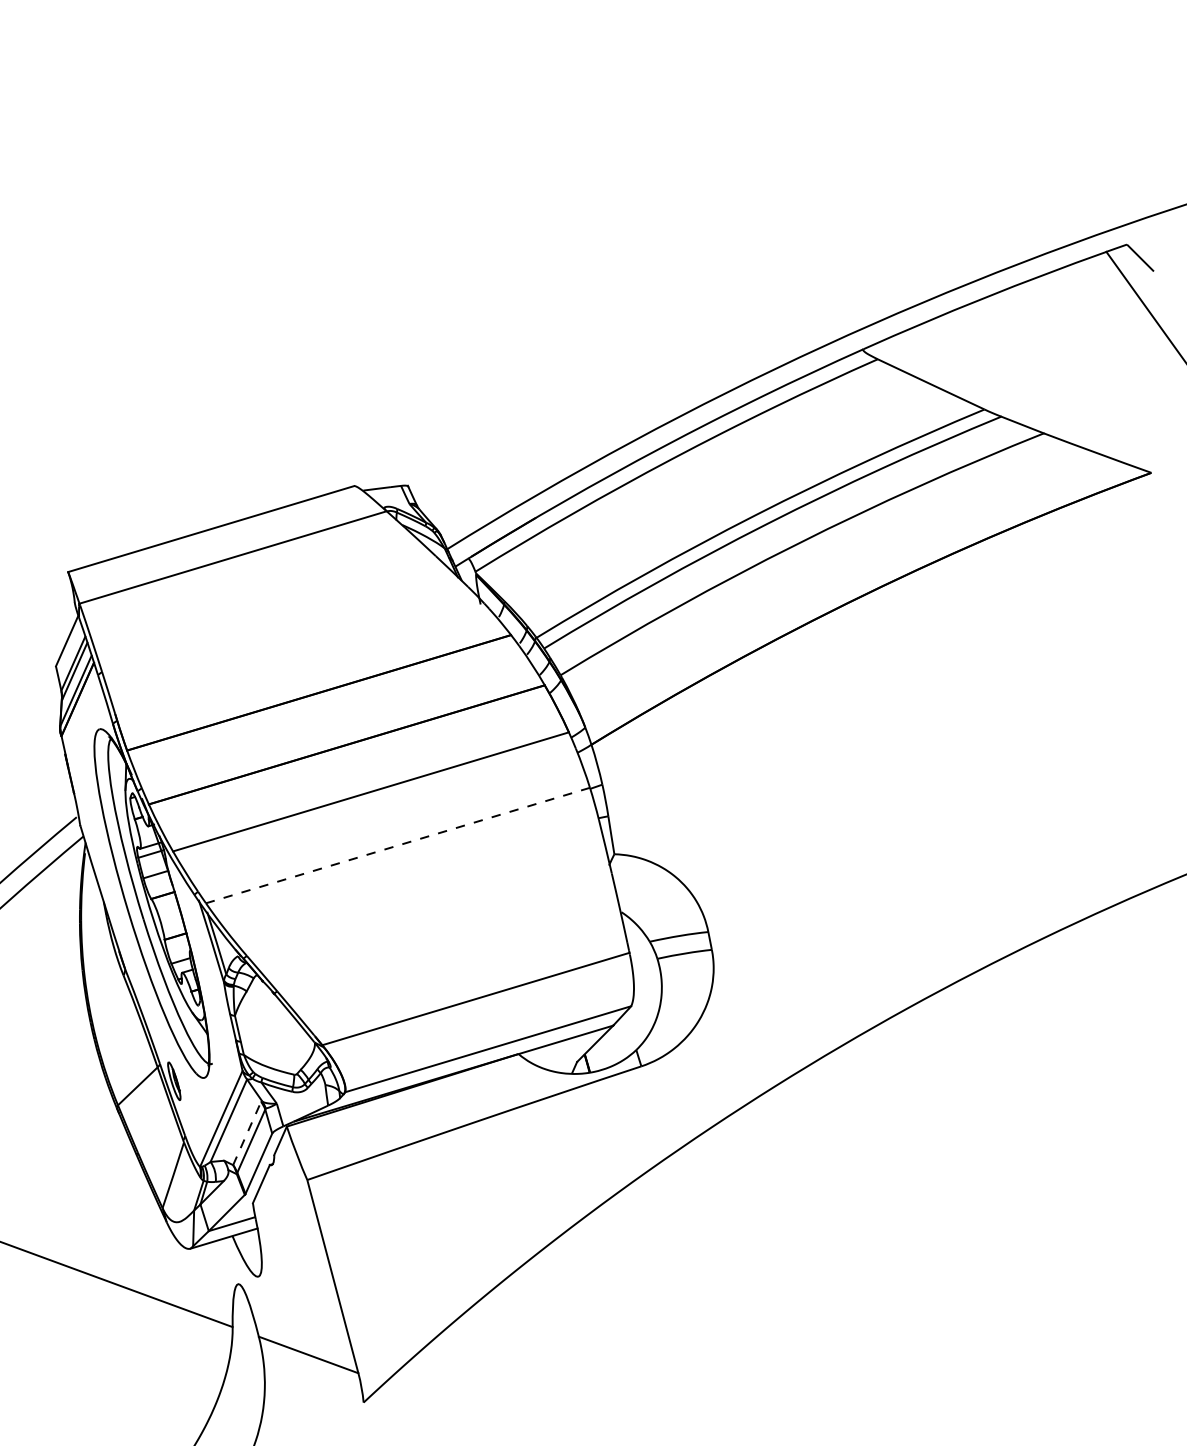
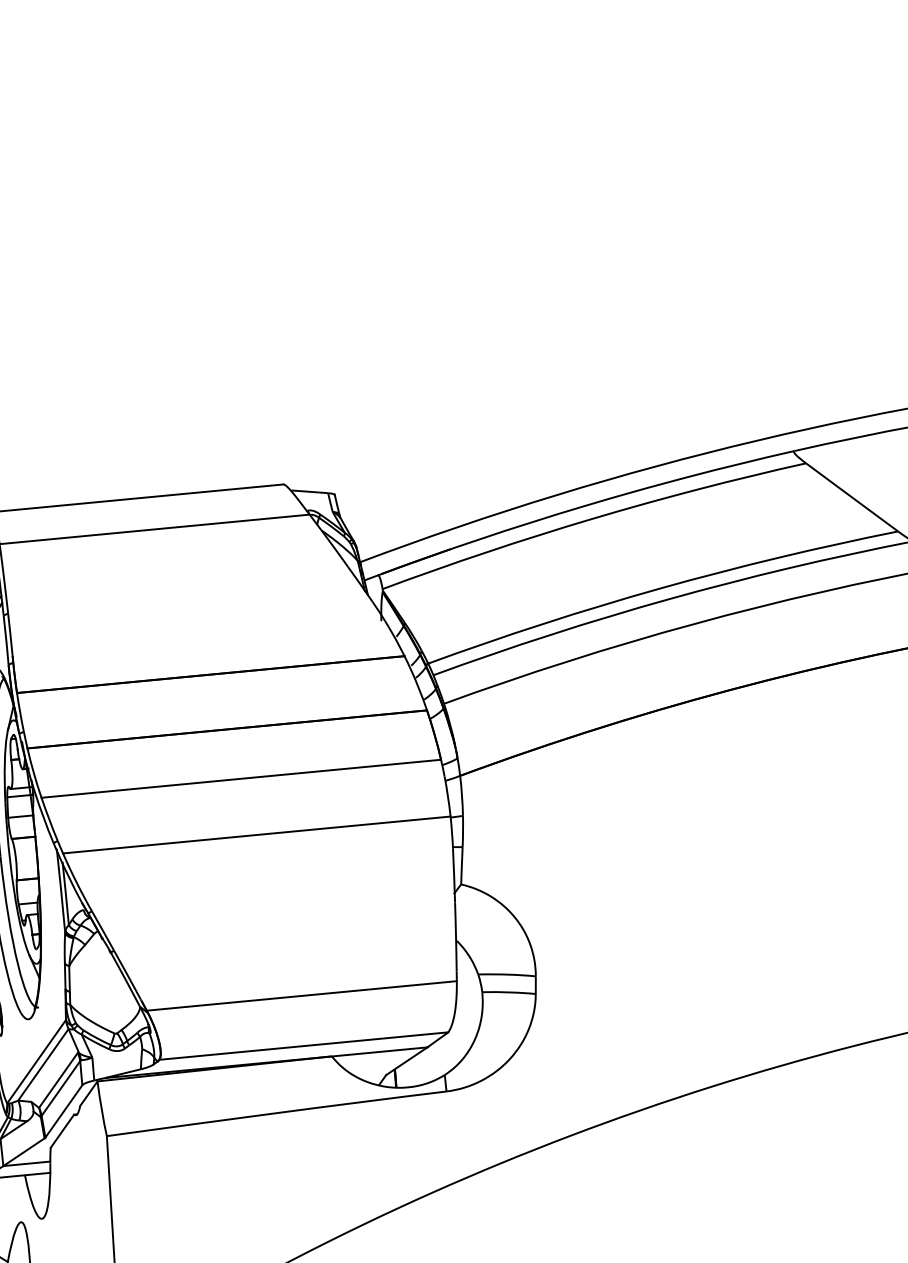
line: (397, 845) -> (256, 834), dashed -> solid
line: (247, 1133) -> (58, 1080), dashed -> solid

